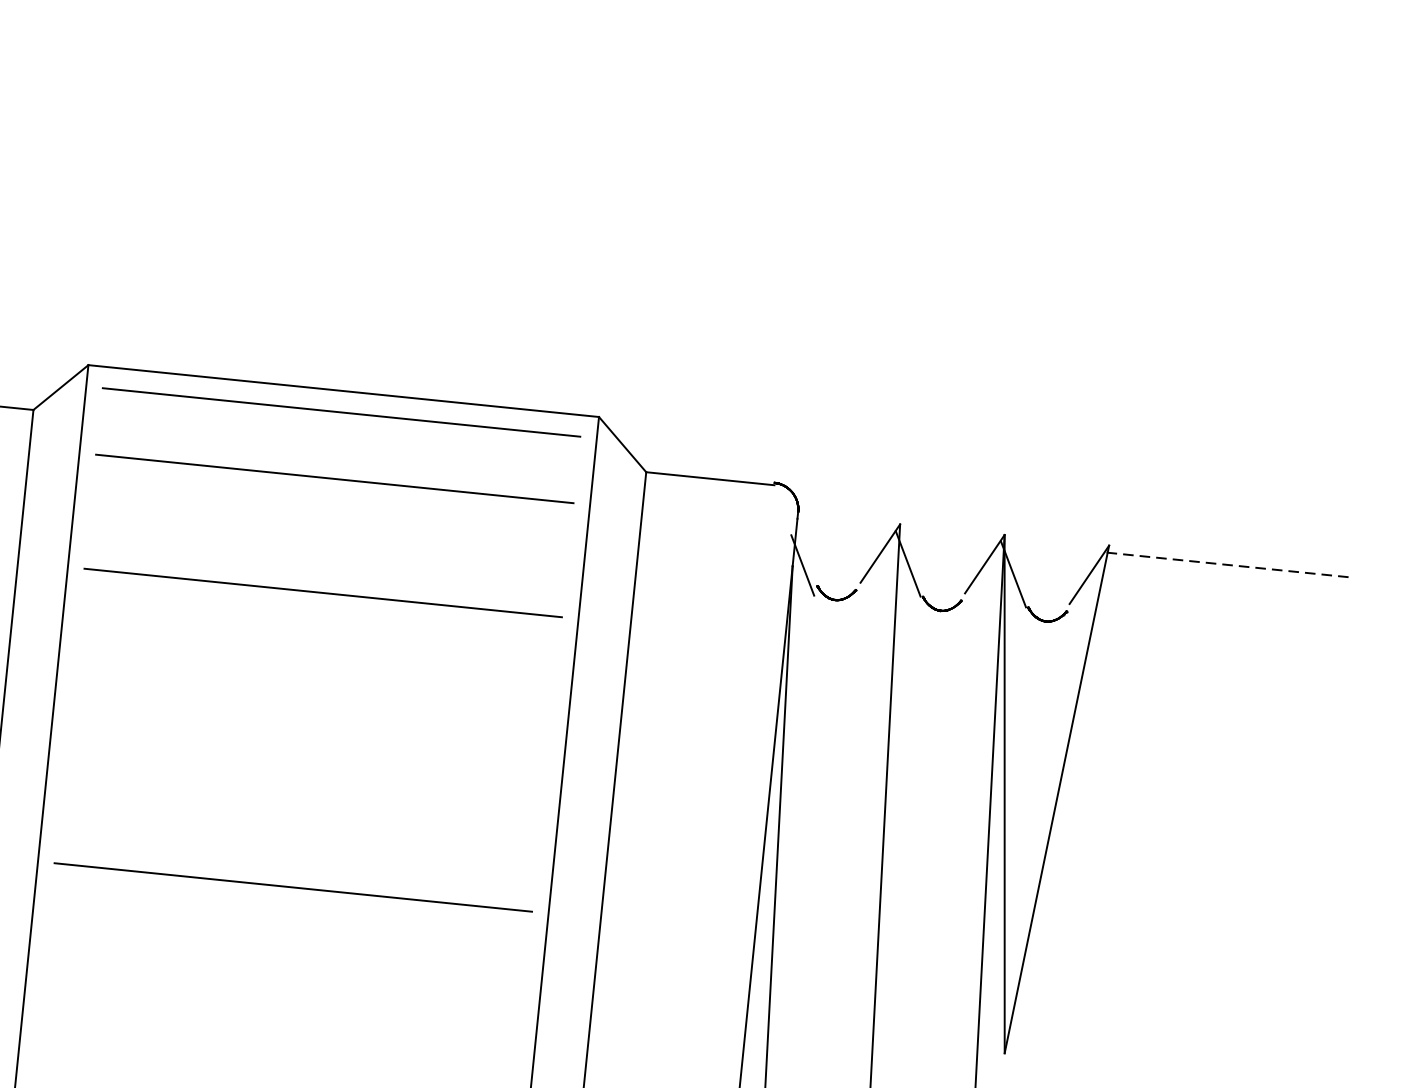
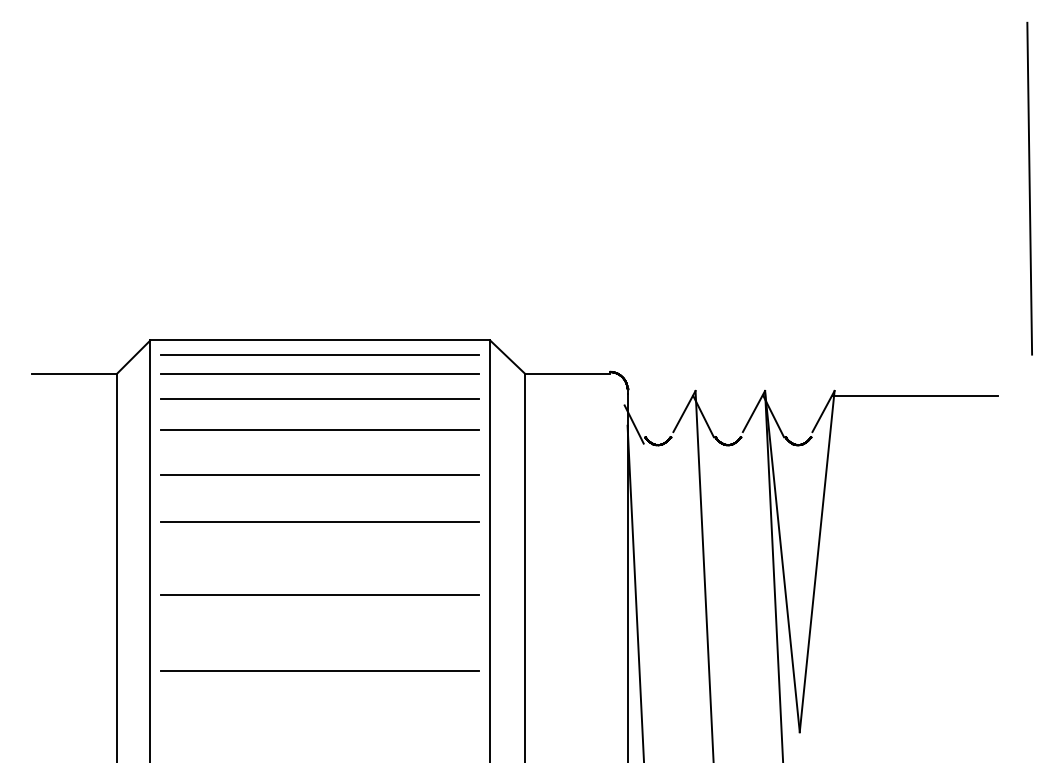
line: (339, 440) -> (320, 373), added
line: (330, 526) -> (320, 430), added
line: (1230, 564) -> (915, 395), dashed -> solid
line: (316, 664) -> (320, 522), added
line: (305, 773) -> (320, 594), added

